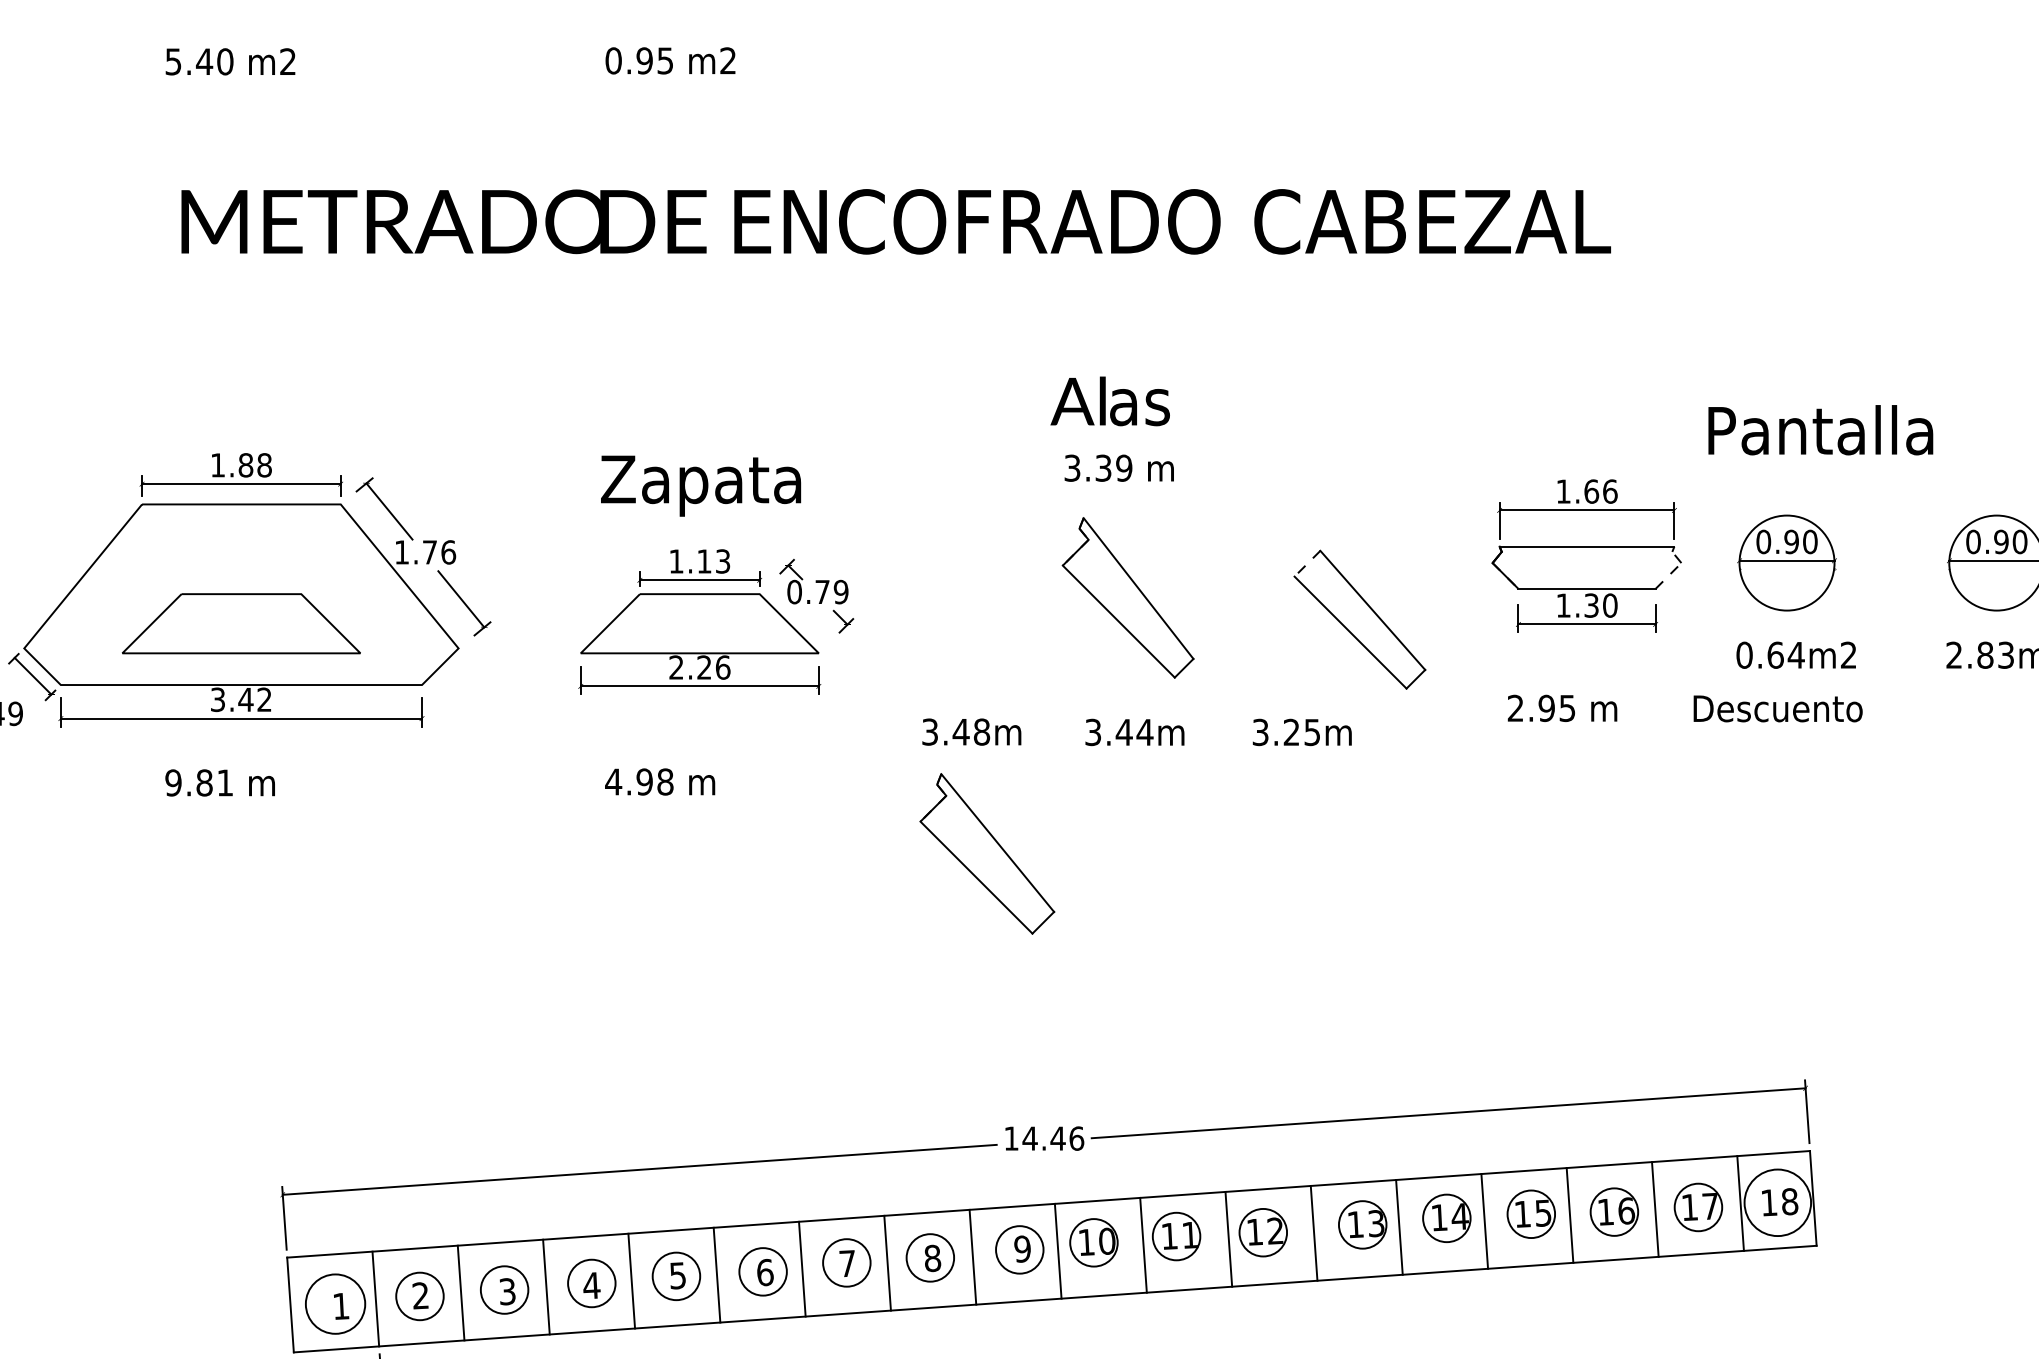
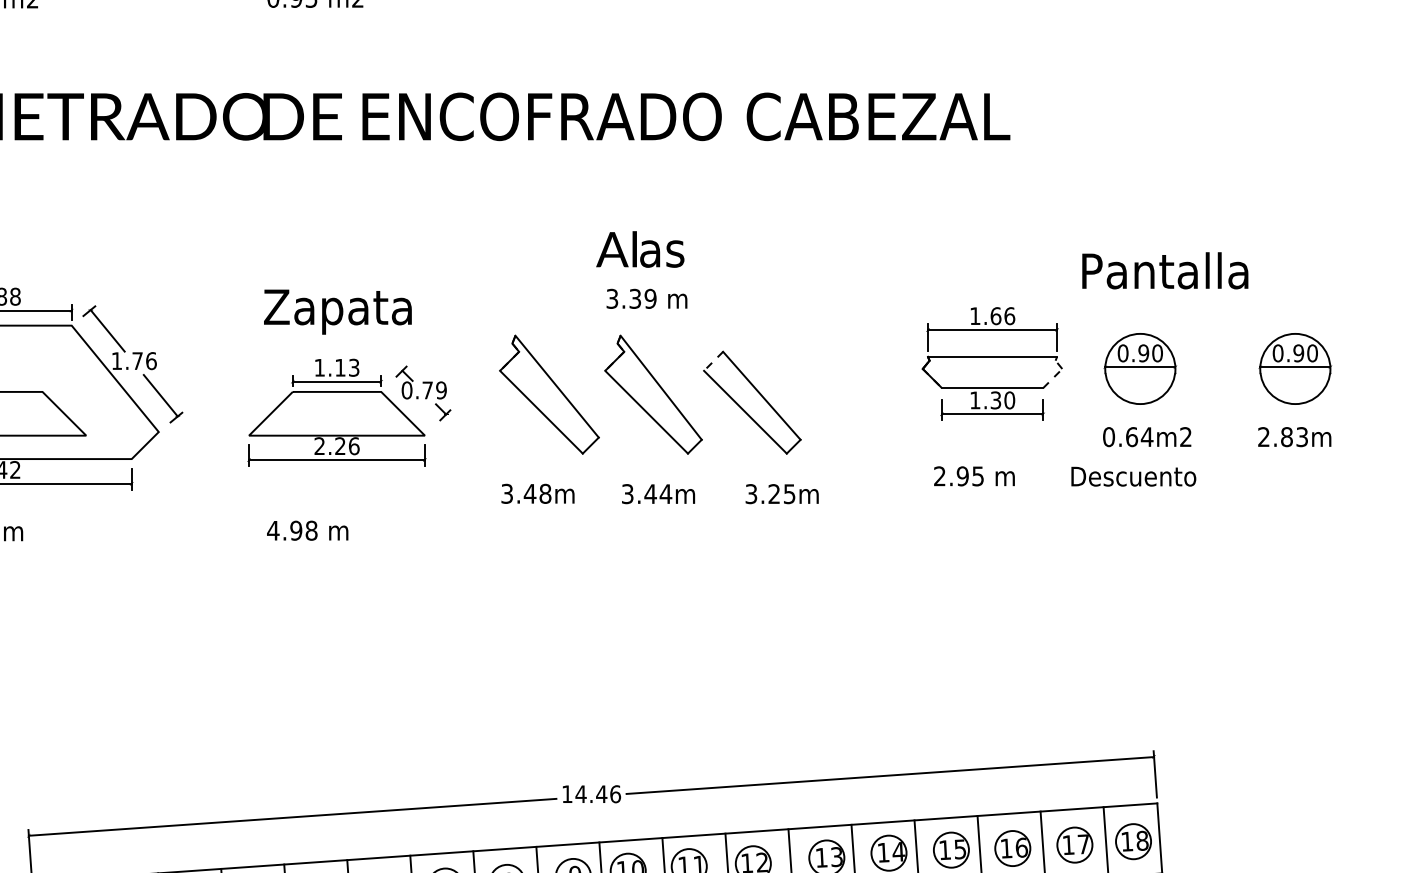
part: (1369, 608) -> (759, 394), moved
part: (987, 853) -> (549, 394), moved
circle: (1777, 1202) -> (1133, 841), size x0.71

